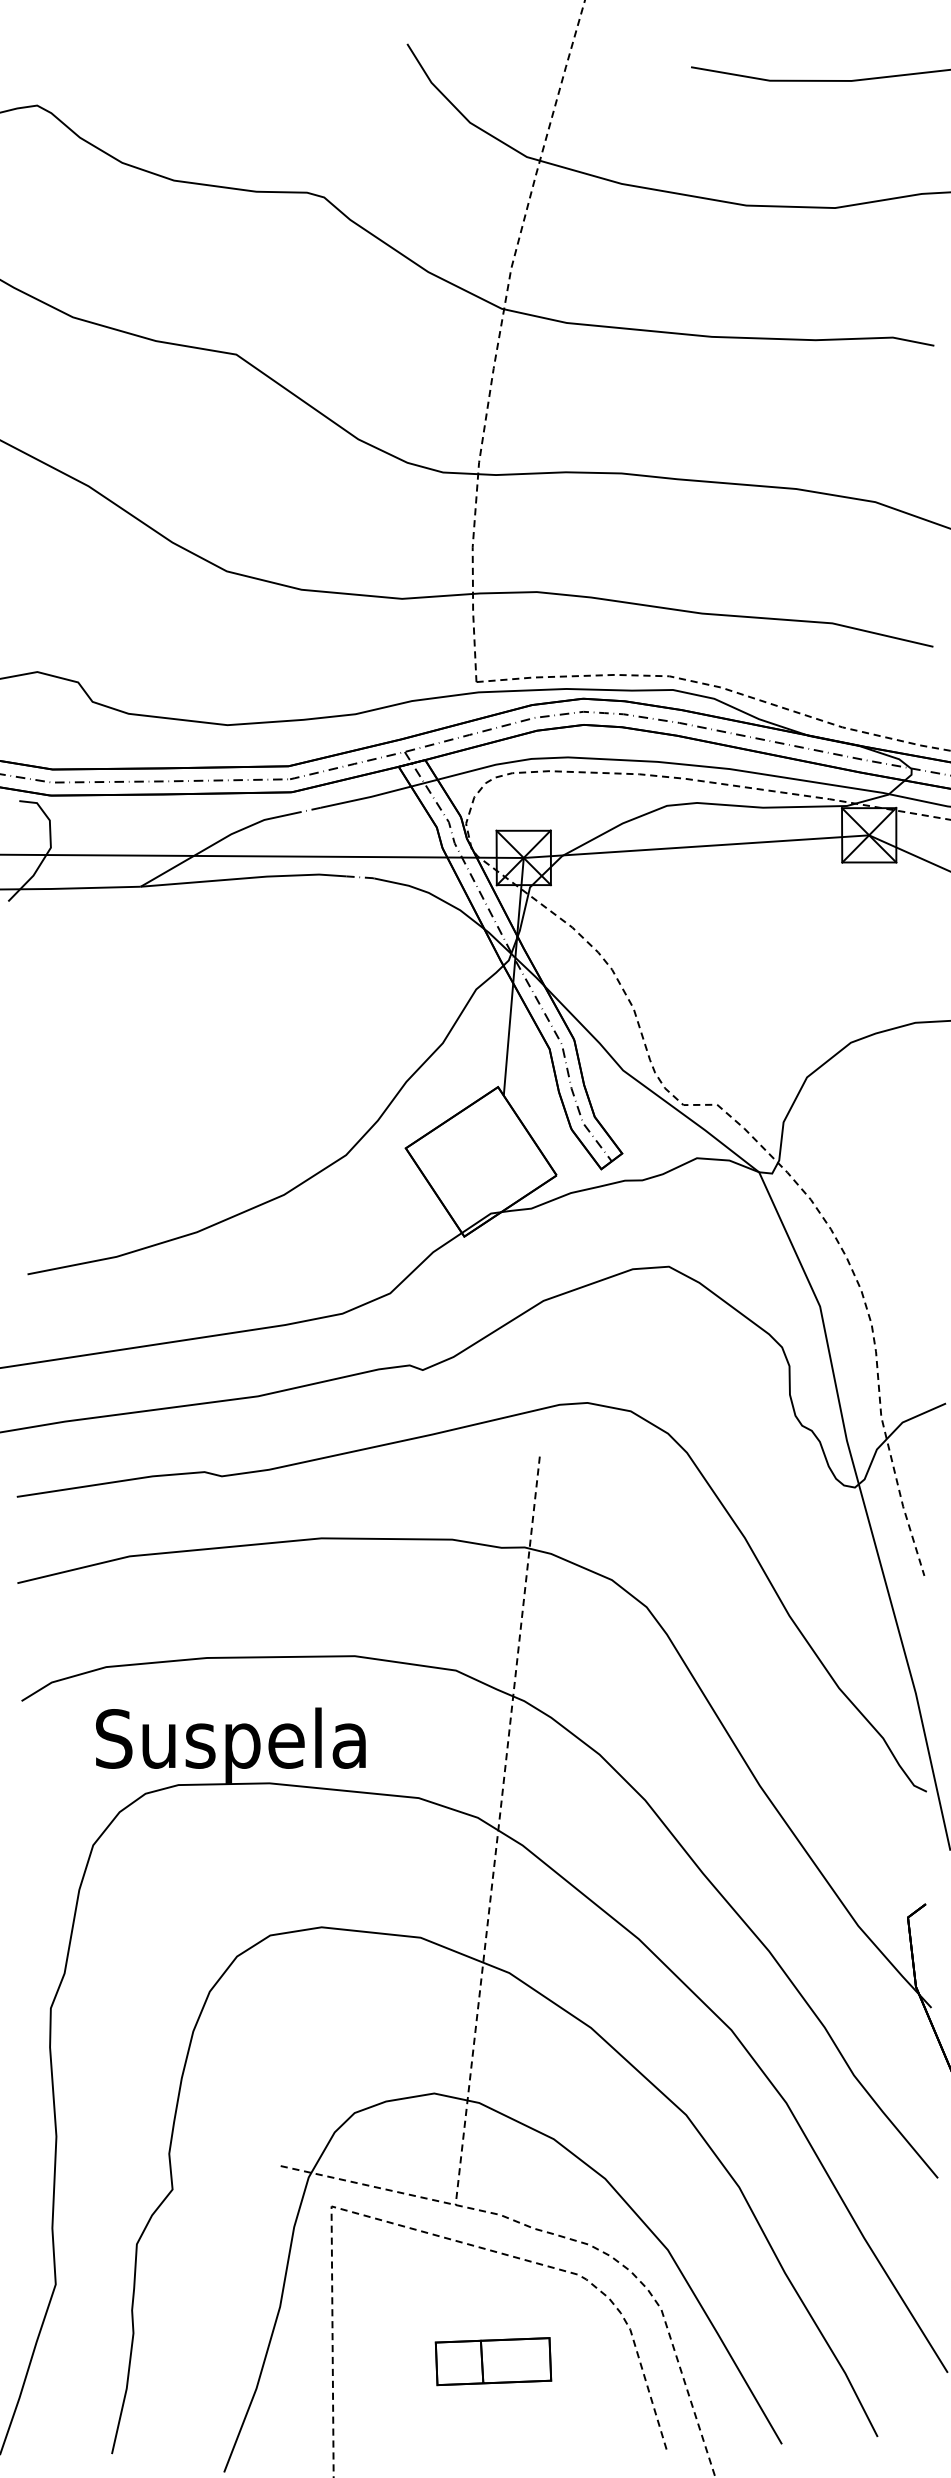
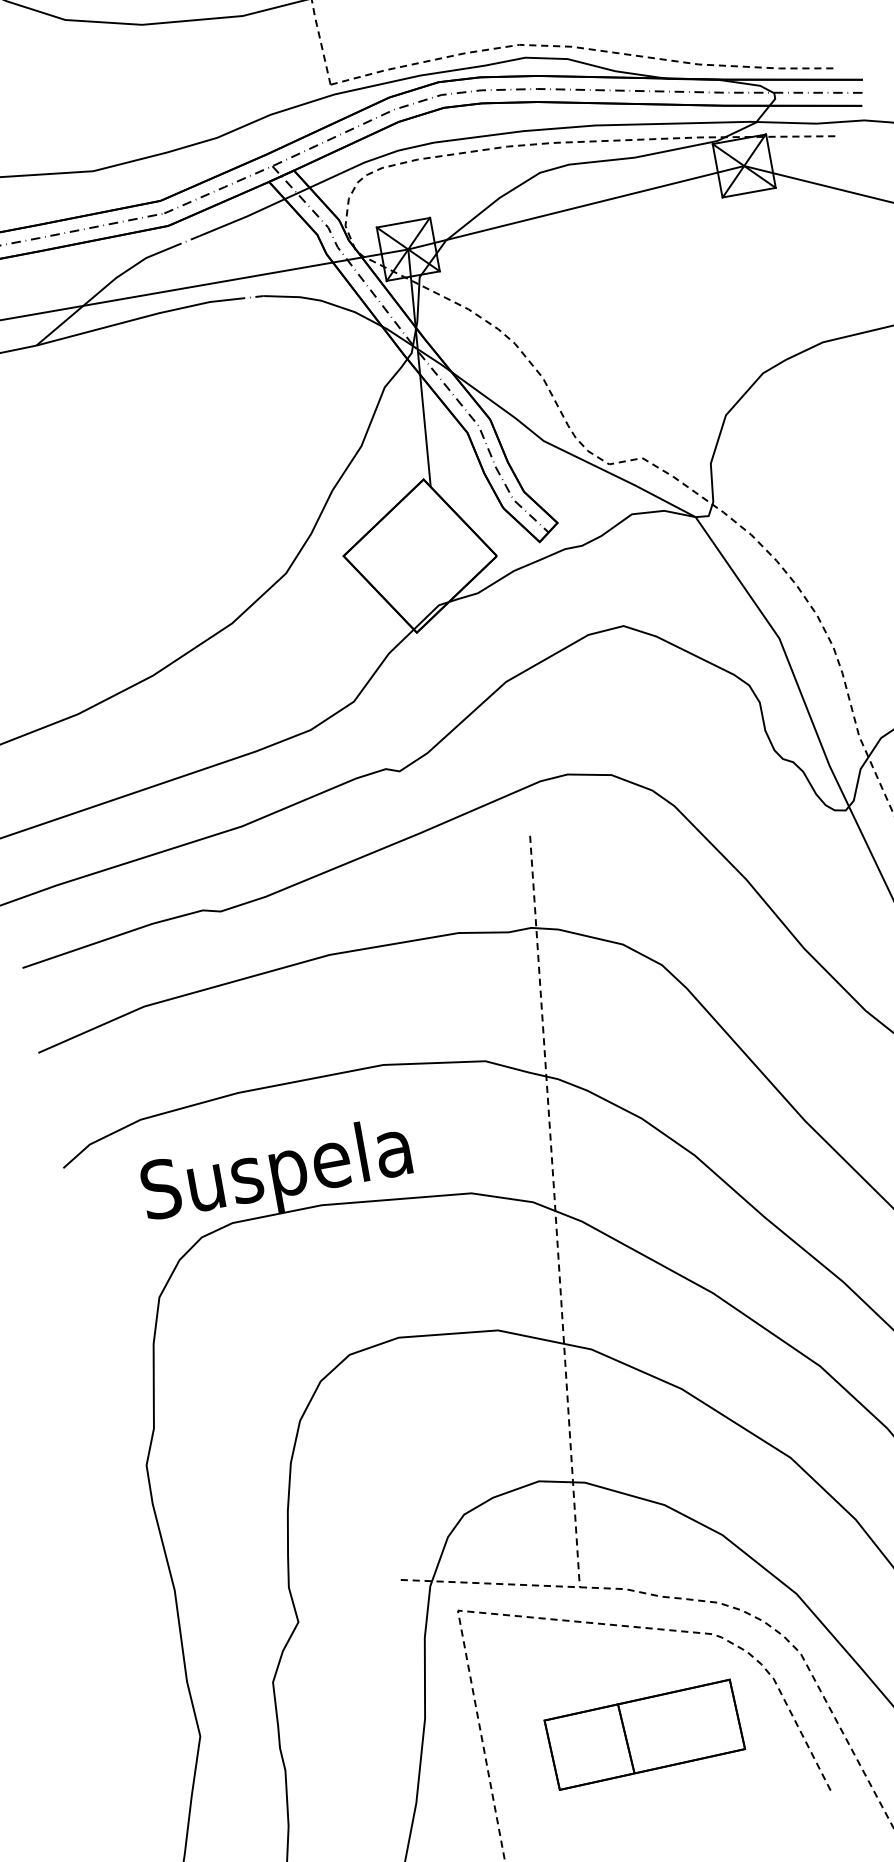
part: (493, 2361) -> (644, 1734), size x1.67

